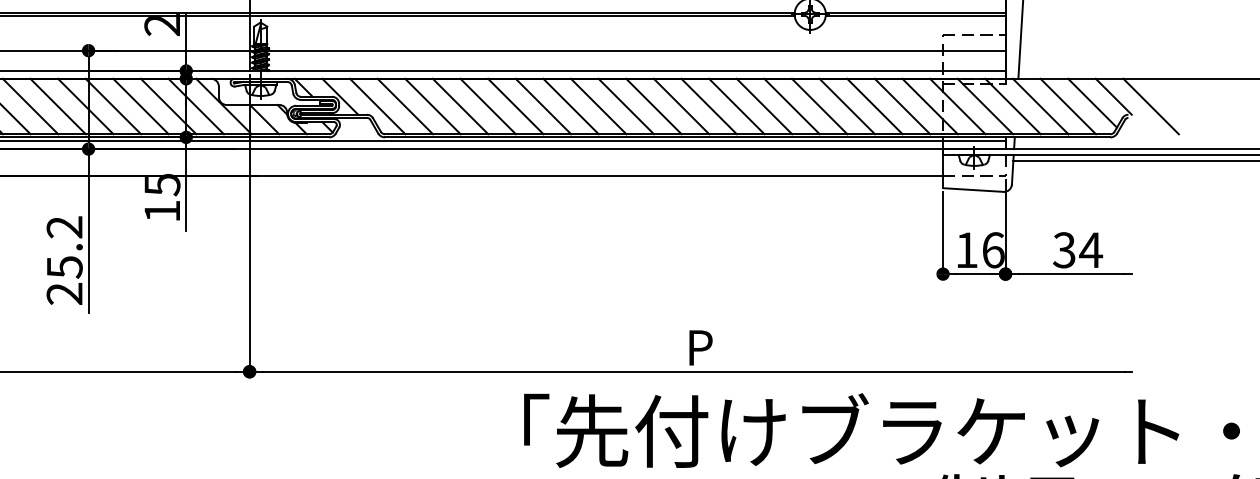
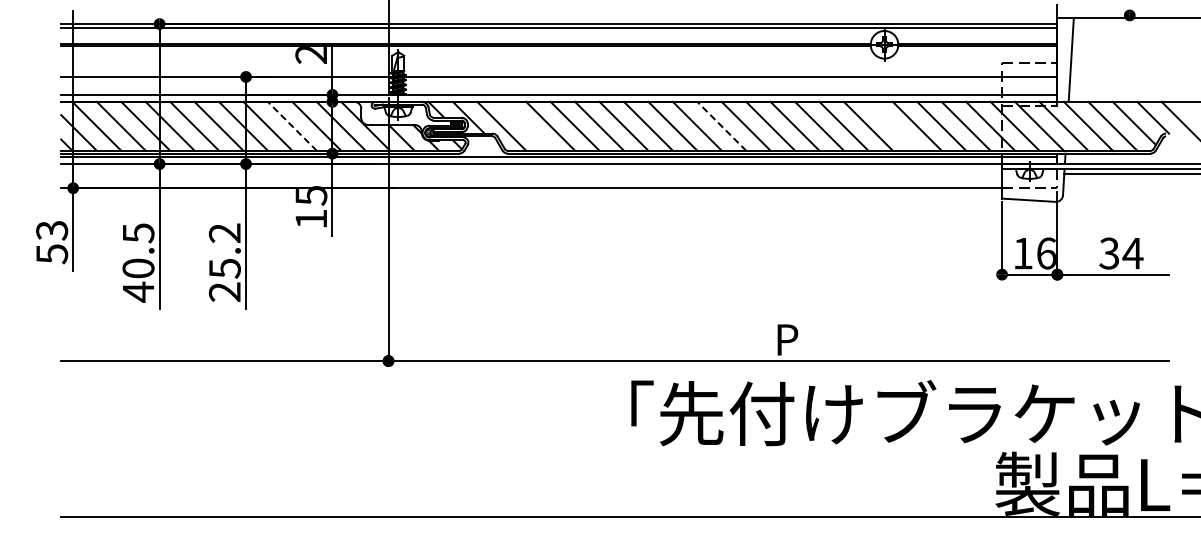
line: (404, 105) -> (525, 125), removed
line: (819, 105) -> (892, 125), removed
line: (141, 106) -> (292, 126), solid -> dashed
line: (625, 106) -> (721, 126), solid -> dashed

